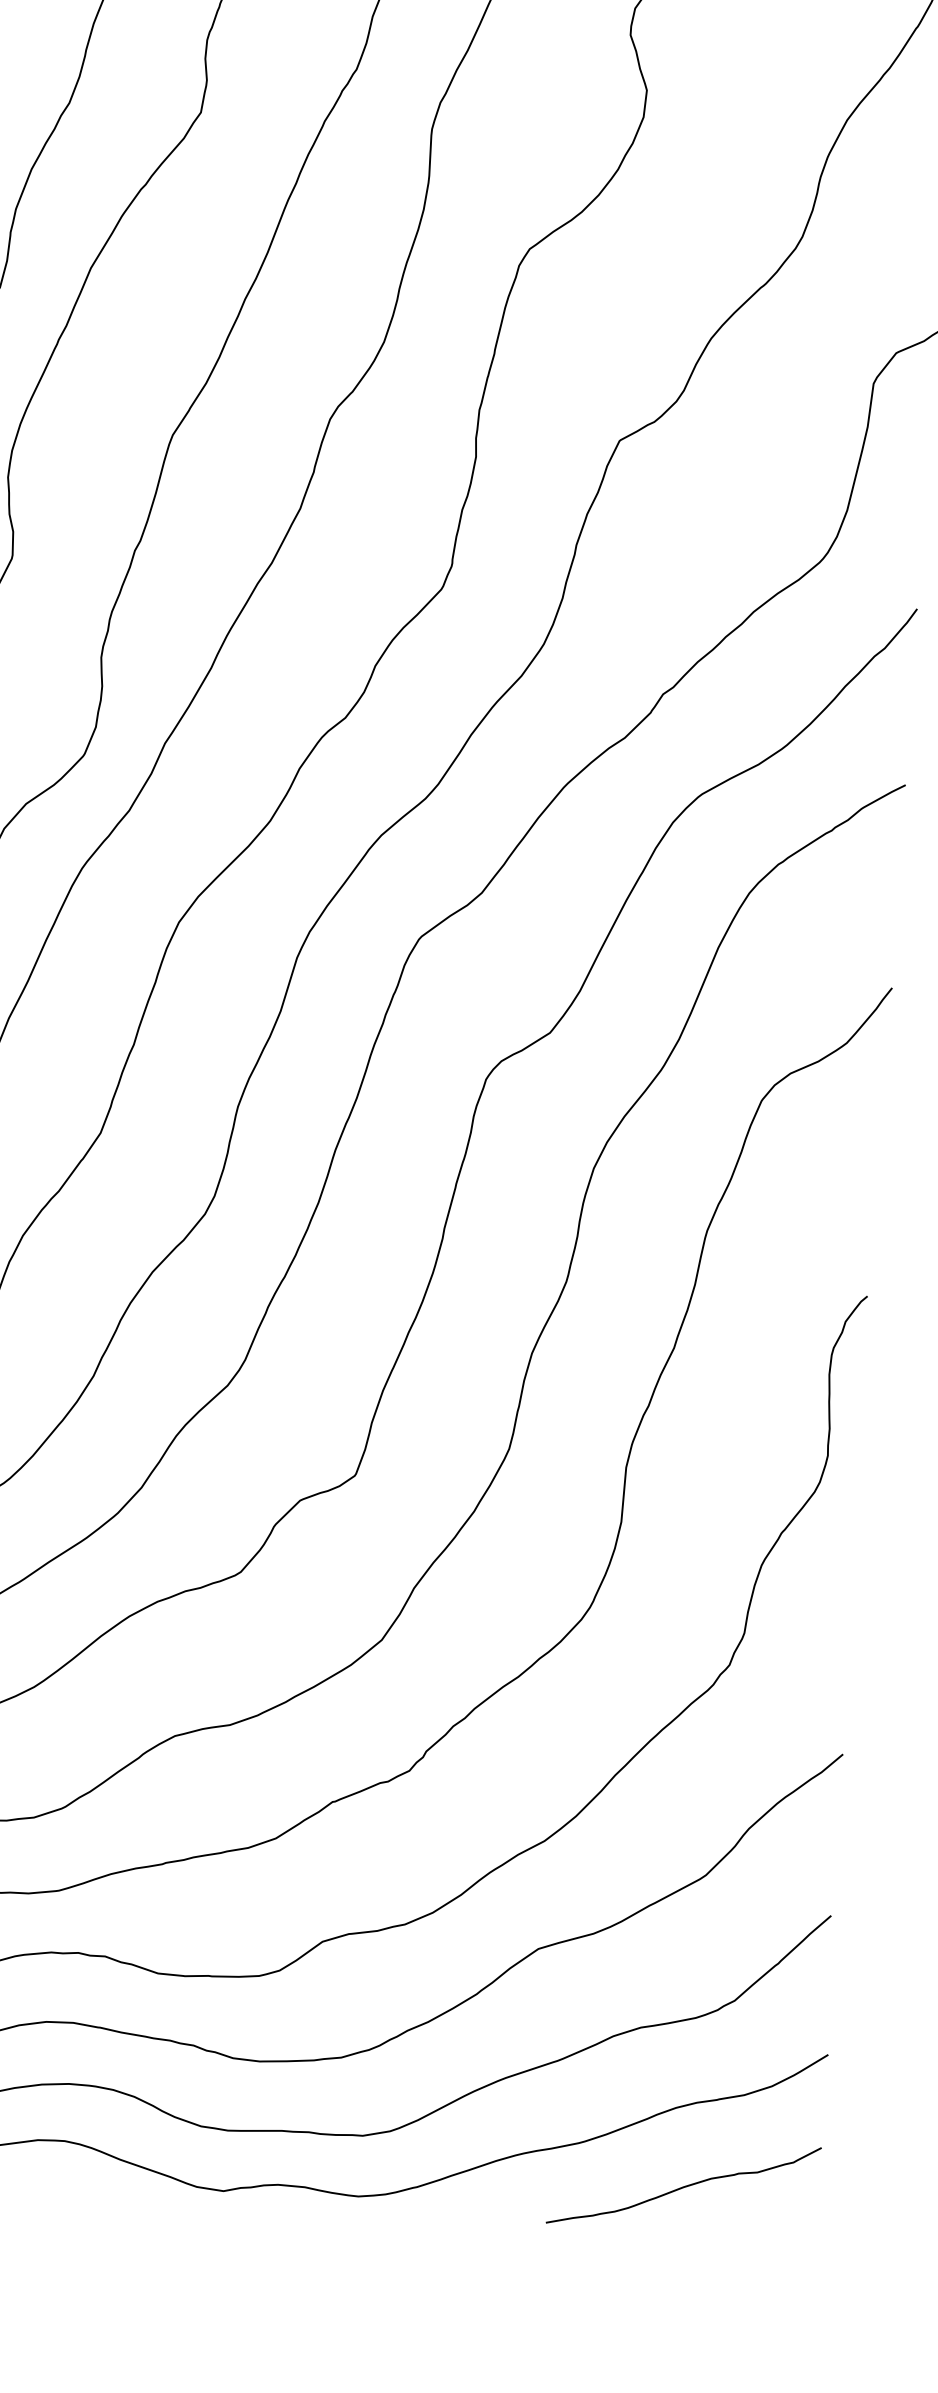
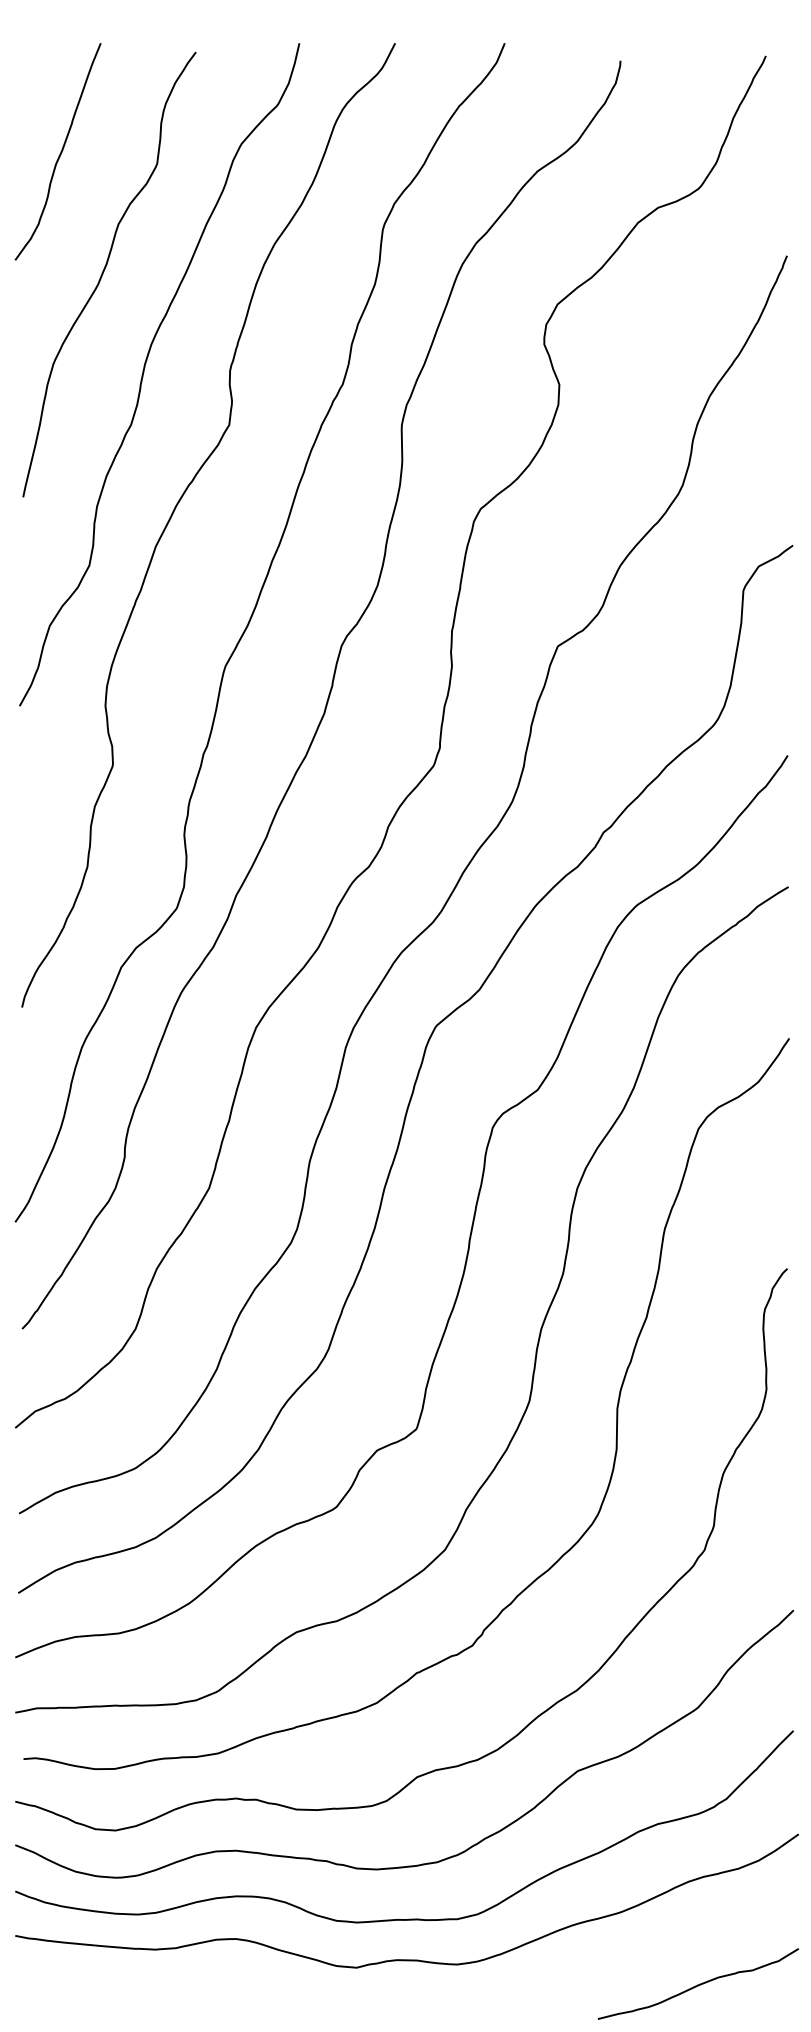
curve: (682, 2186) -> (697, 1984), moved

